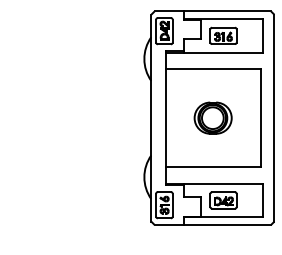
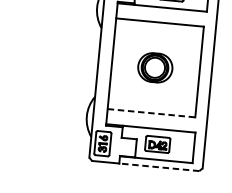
line: (213, 167) -> (151, 113), solid -> dashed
line: (227, 224) -> (159, 166), solid -> dashed

